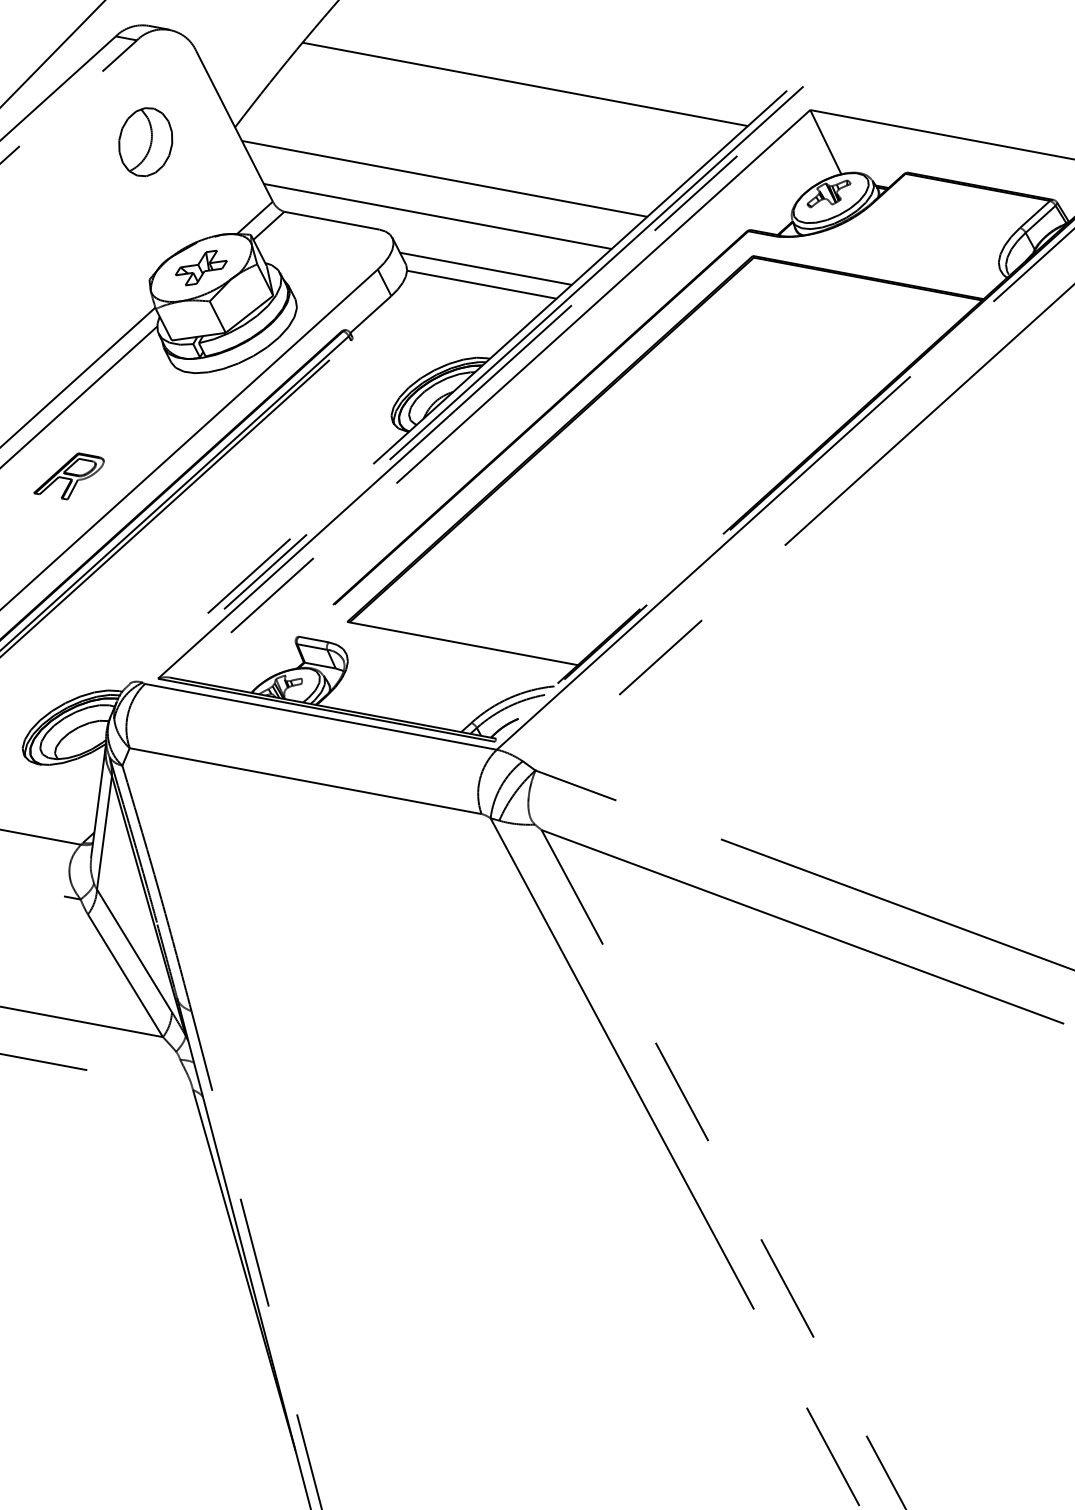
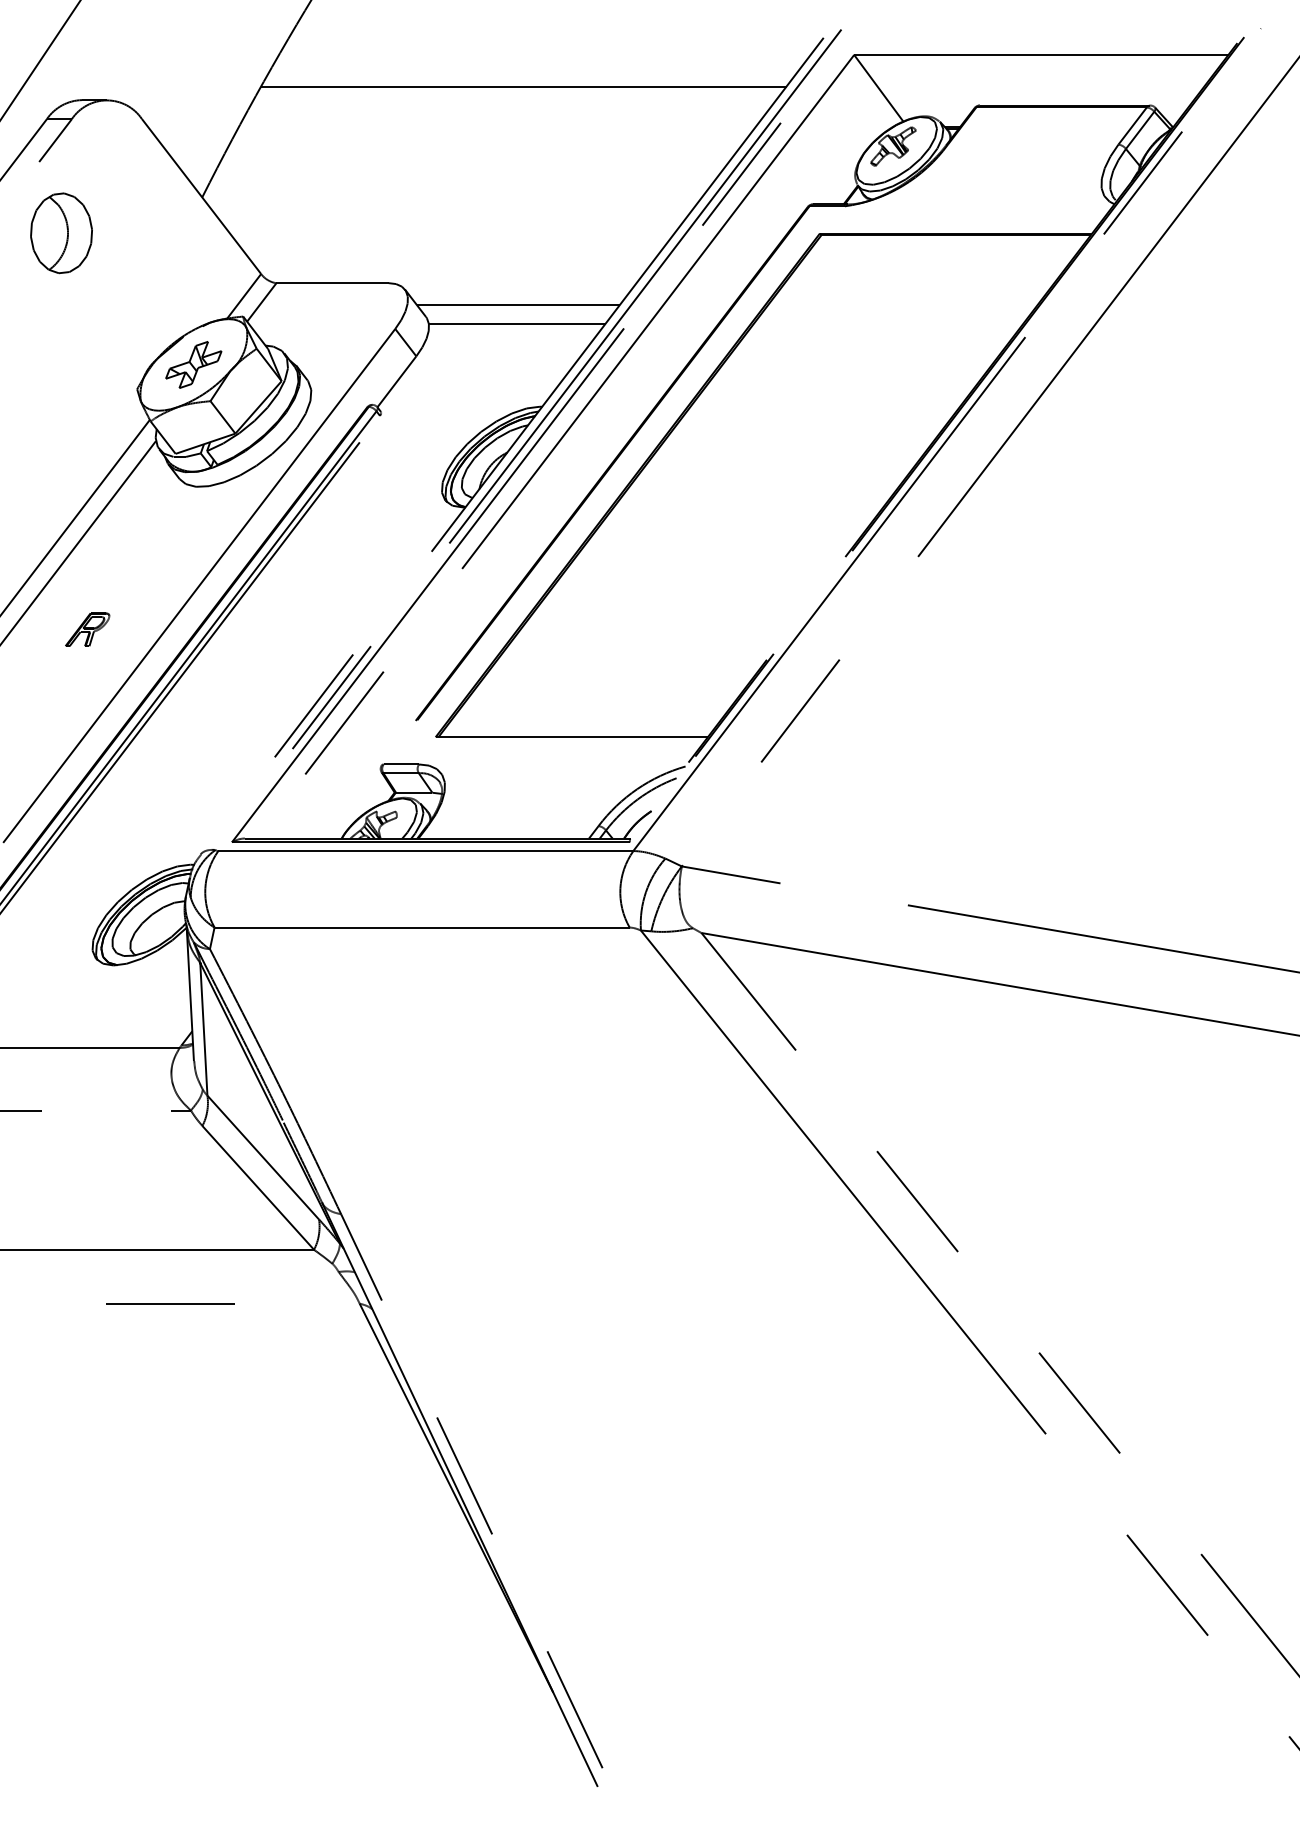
part: (145, 142) -> (61, 233), moved
line: (444, 179) -> (452, 211), removed
line: (437, 216) -> (452, 255), removed
part: (69, 475) -> (87, 629), size x0.6

